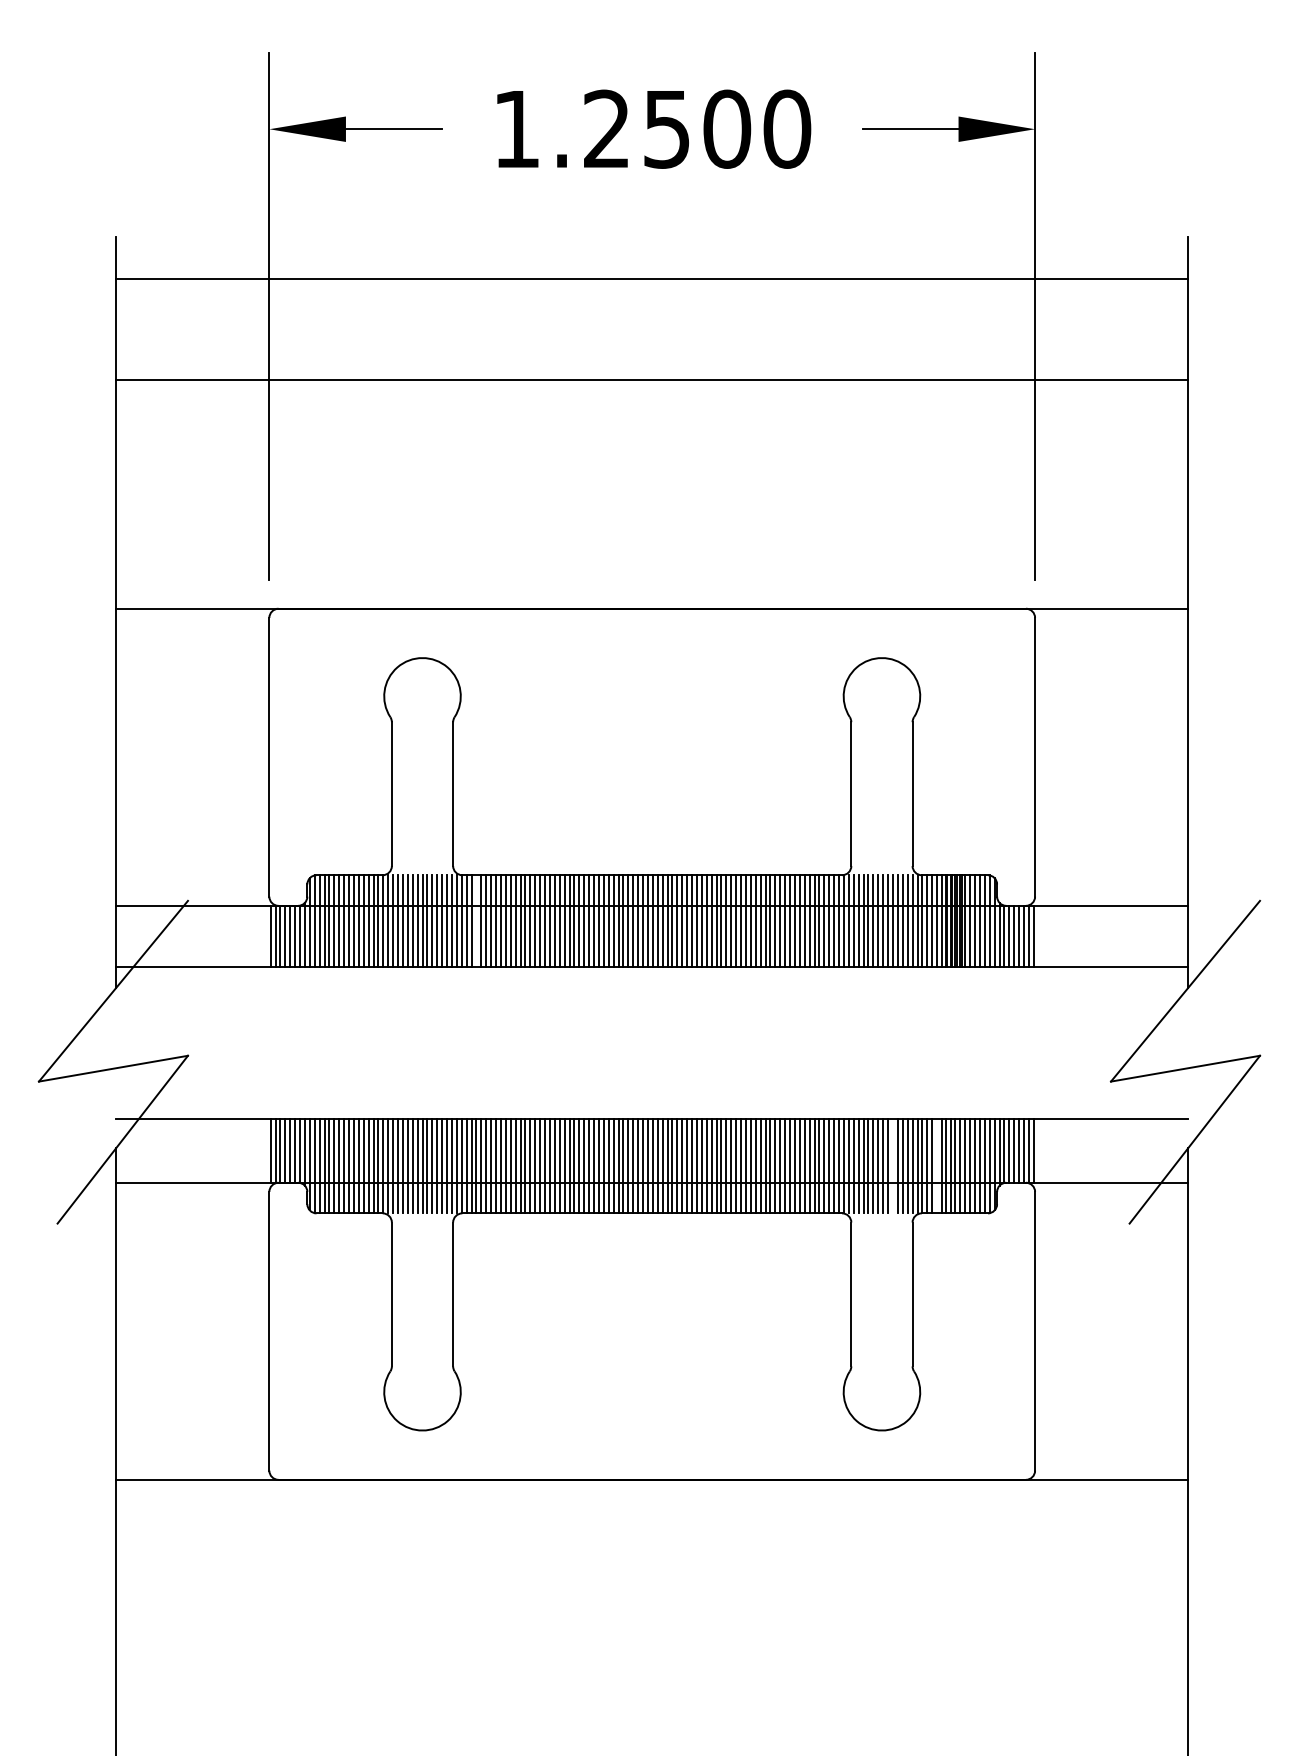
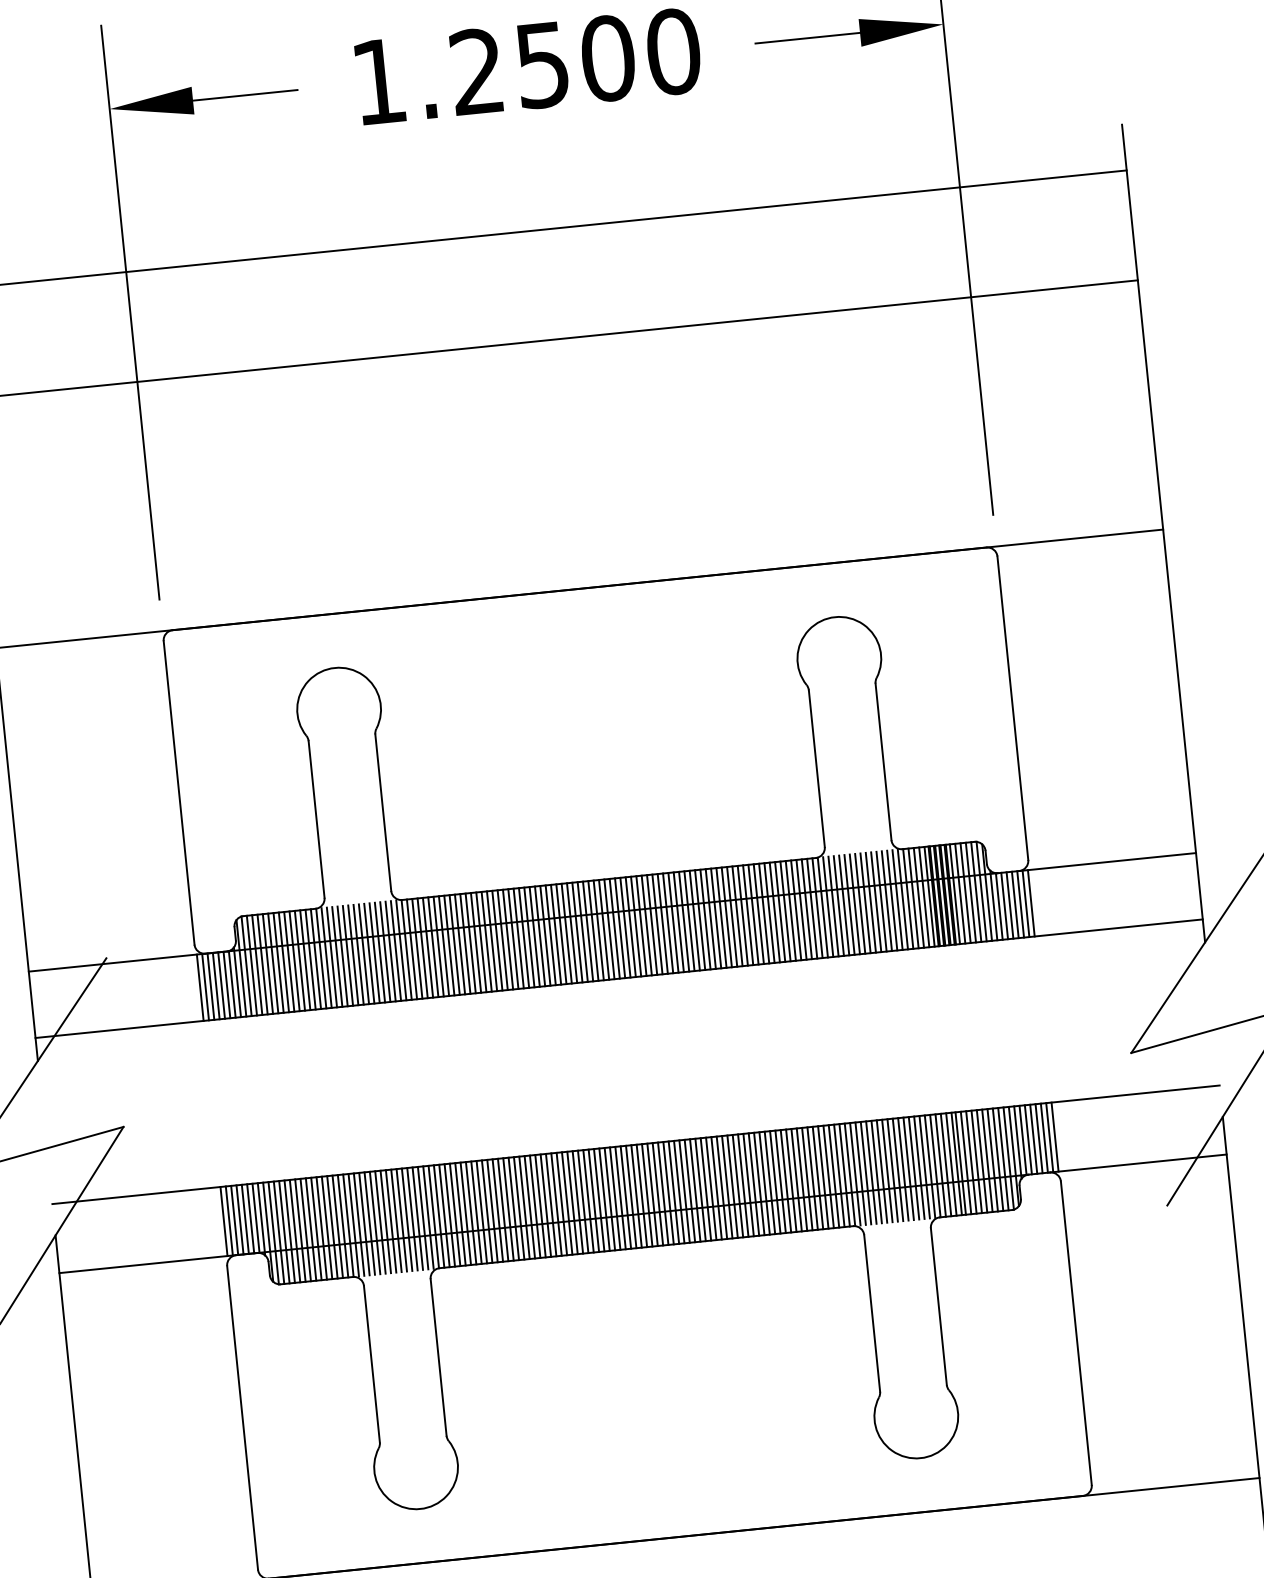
line: (476, 920) -> (422, 947), added
line: (892, 1166) -> (902, 1169), added
line: (937, 1166) -> (951, 1164), added

